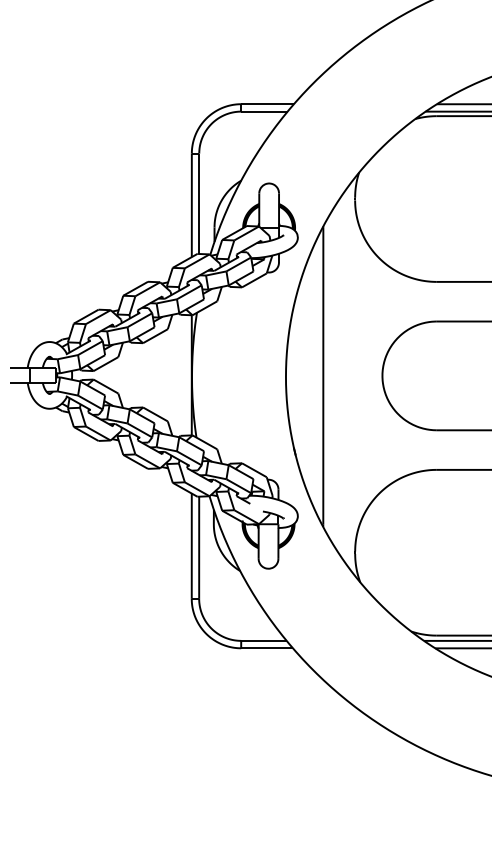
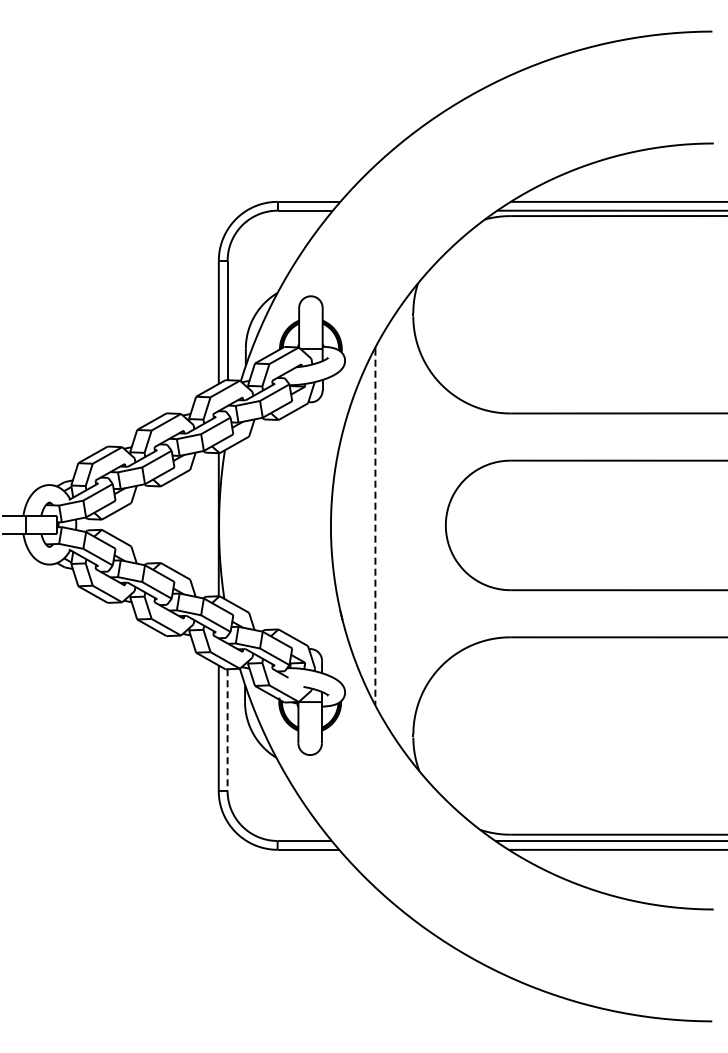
line: (323, 375) -> (375, 525), solid -> dashed
line: (199, 548) -> (227, 730), solid -> dashed

